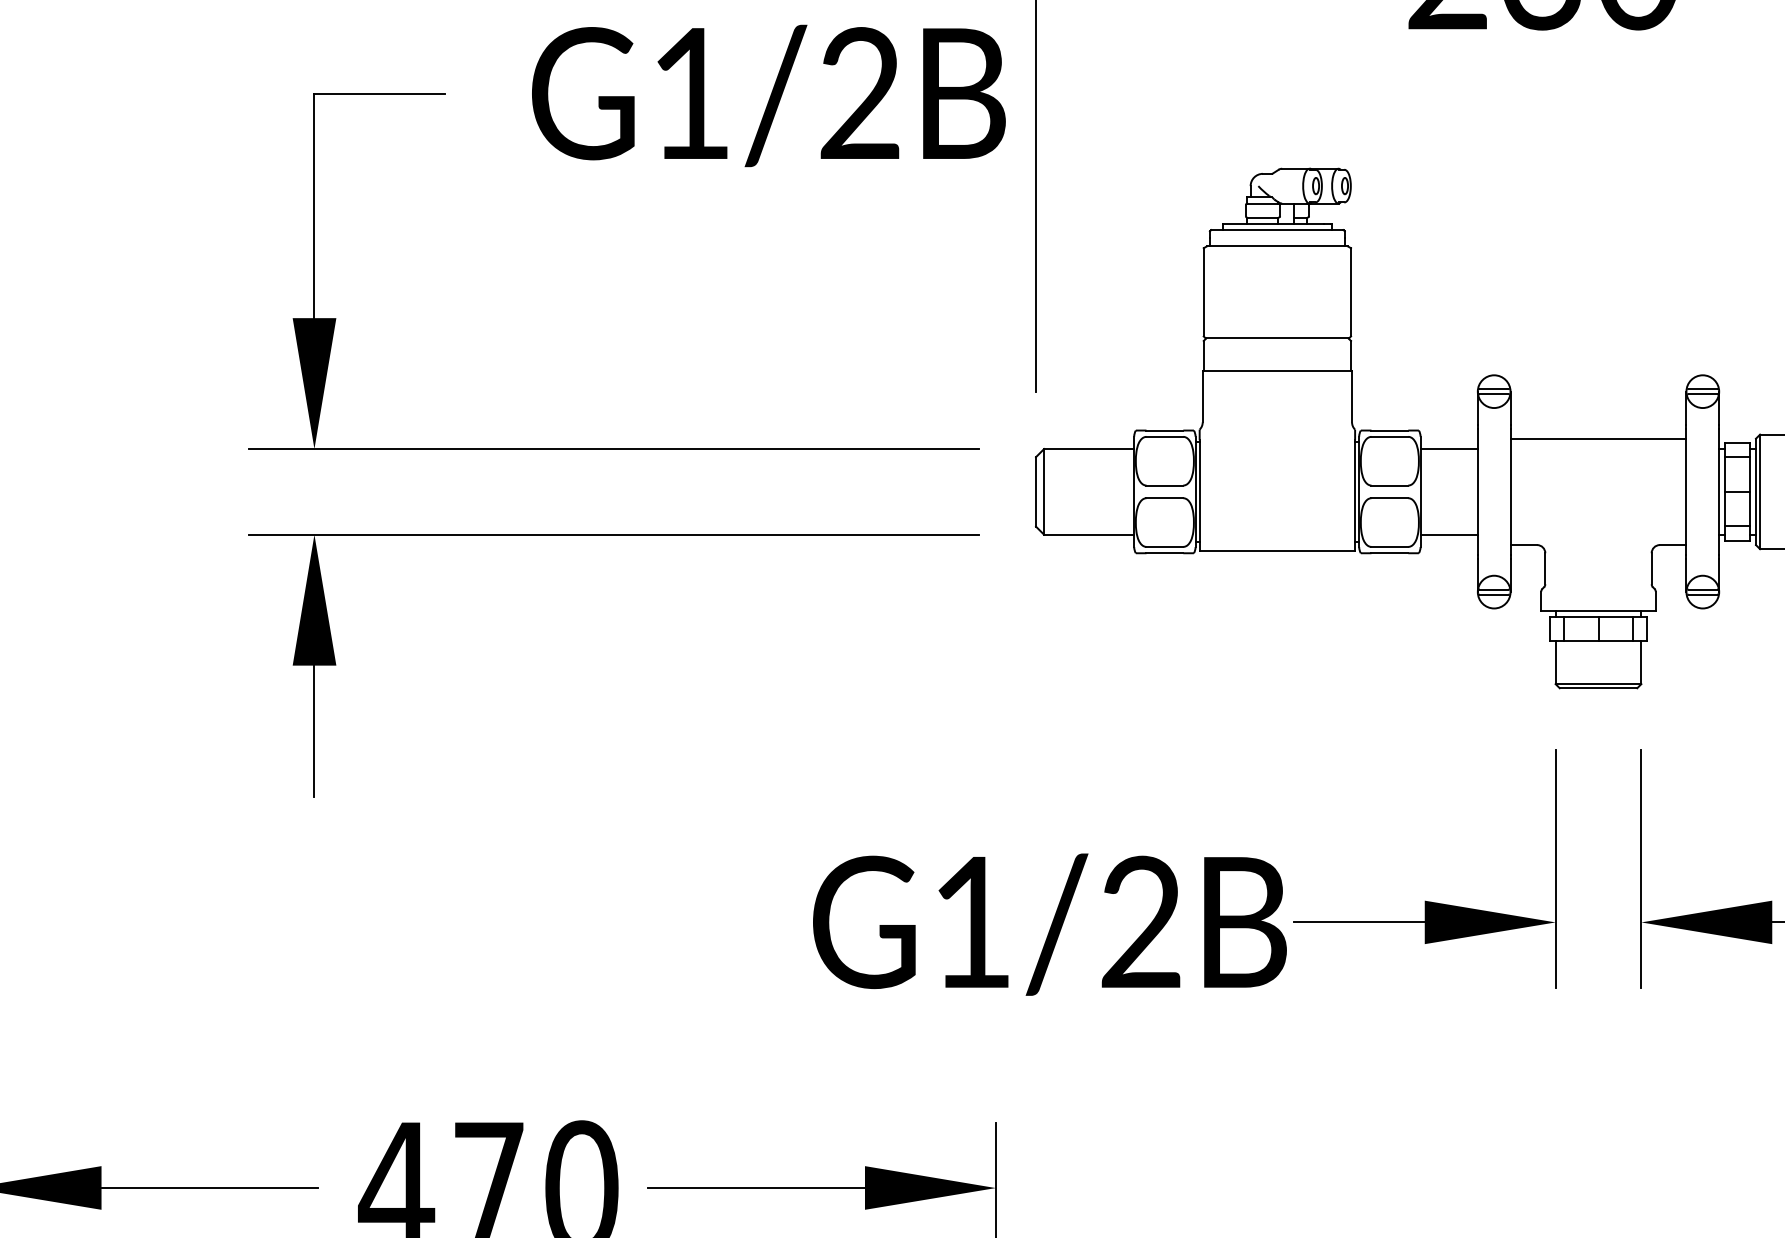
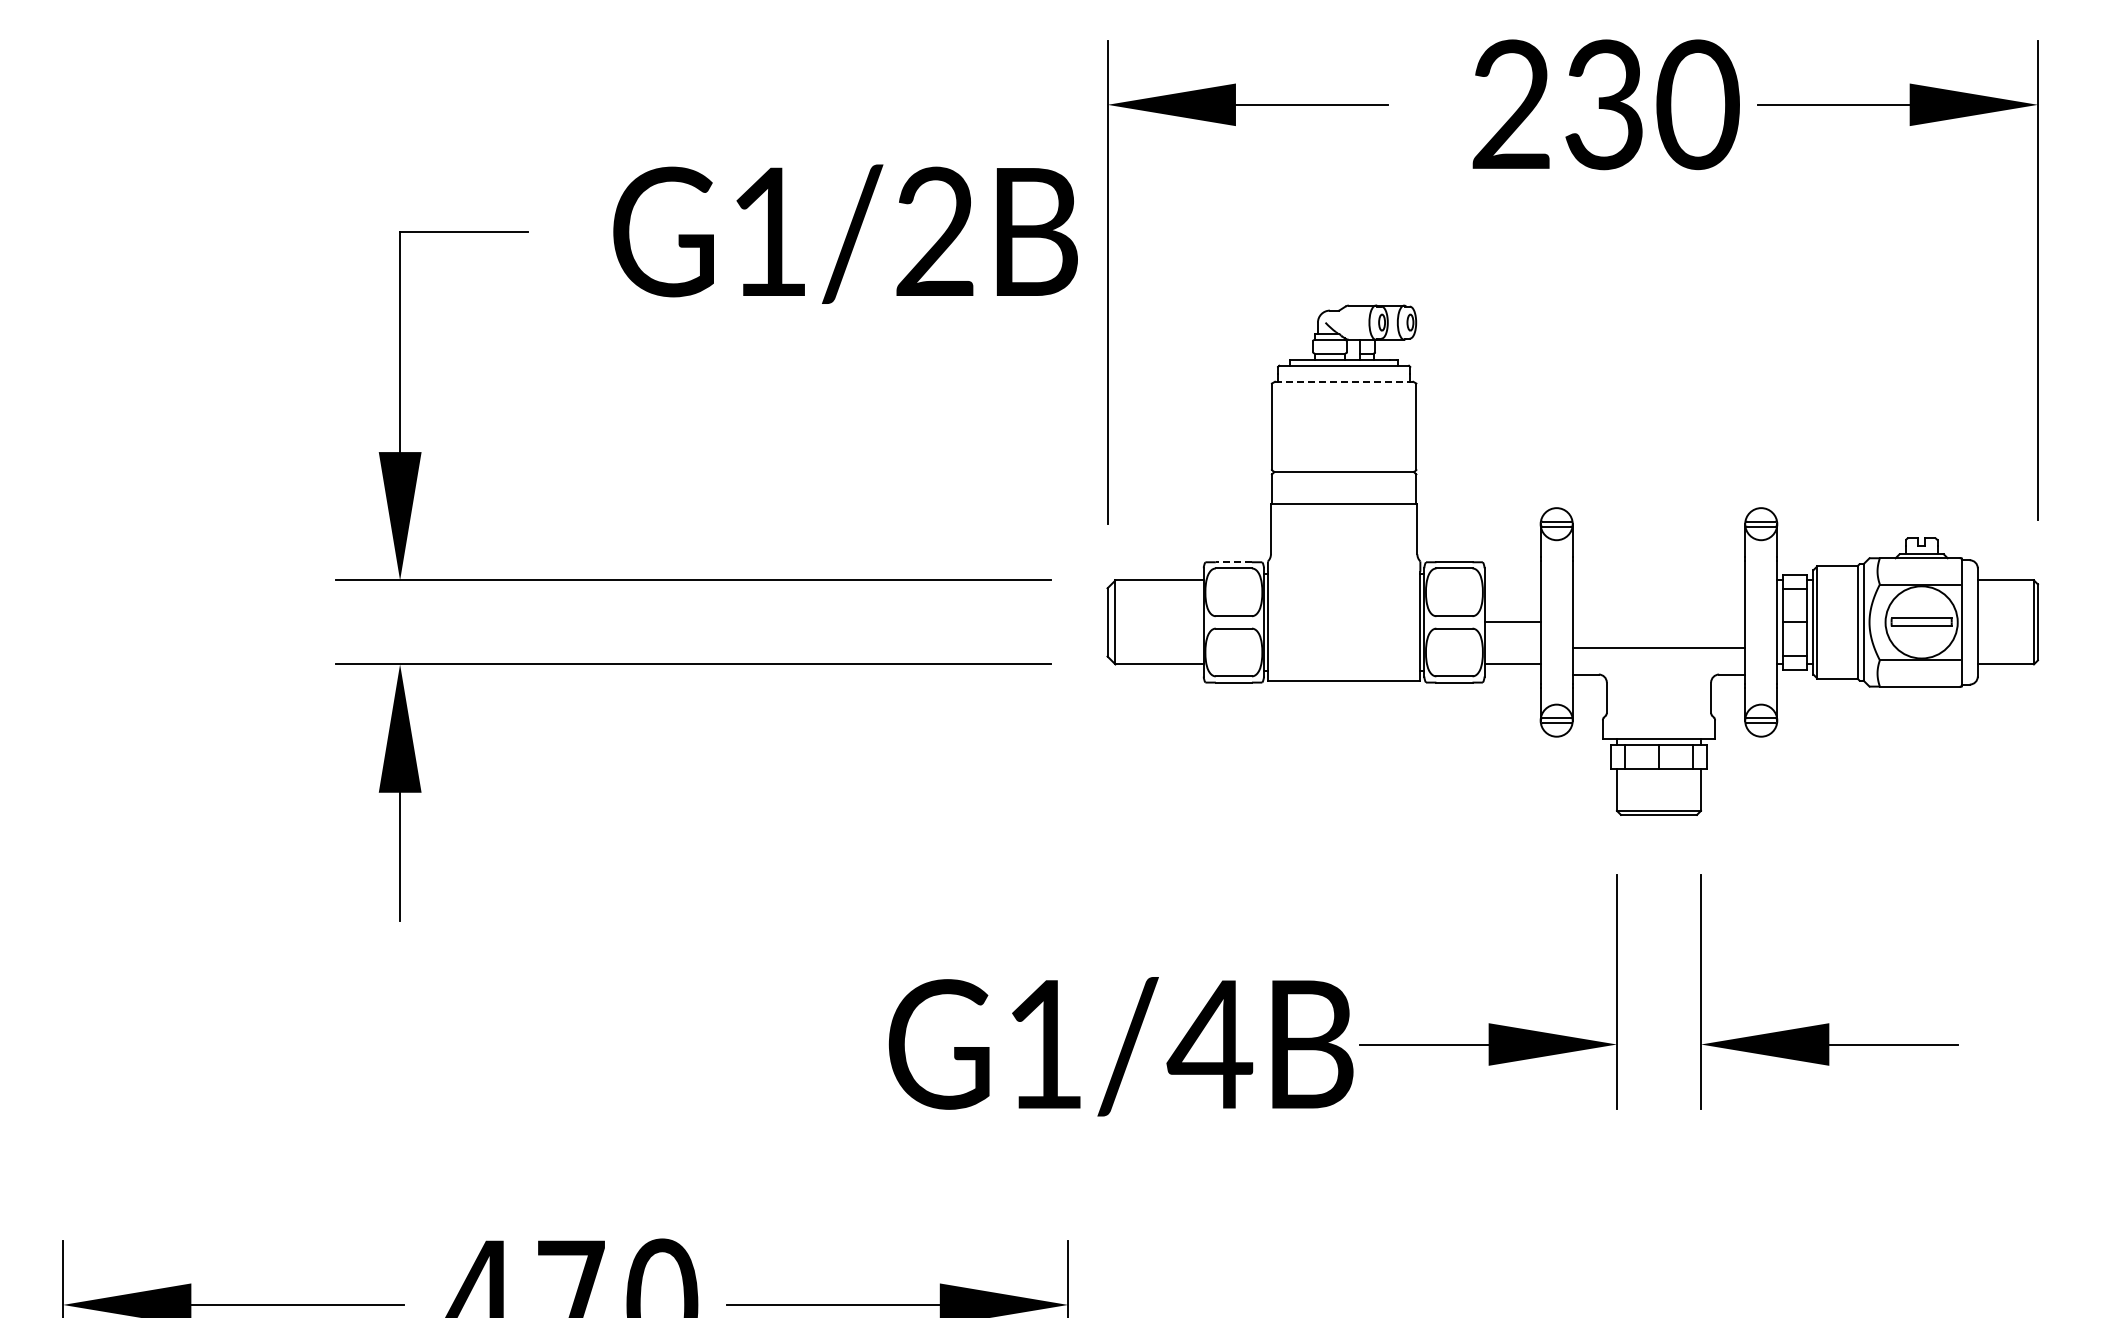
line: (1277, 246) -> (1344, 381), solid -> dashed
line: (1164, 430) -> (1233, 562), solid -> dashed
line: (1598, 438) -> (1658, 648), moved
line: (1449, 449) -> (1512, 622), moved
text: (1140, 921) -> (1209, 1043), G1/2B -> G1/4B

